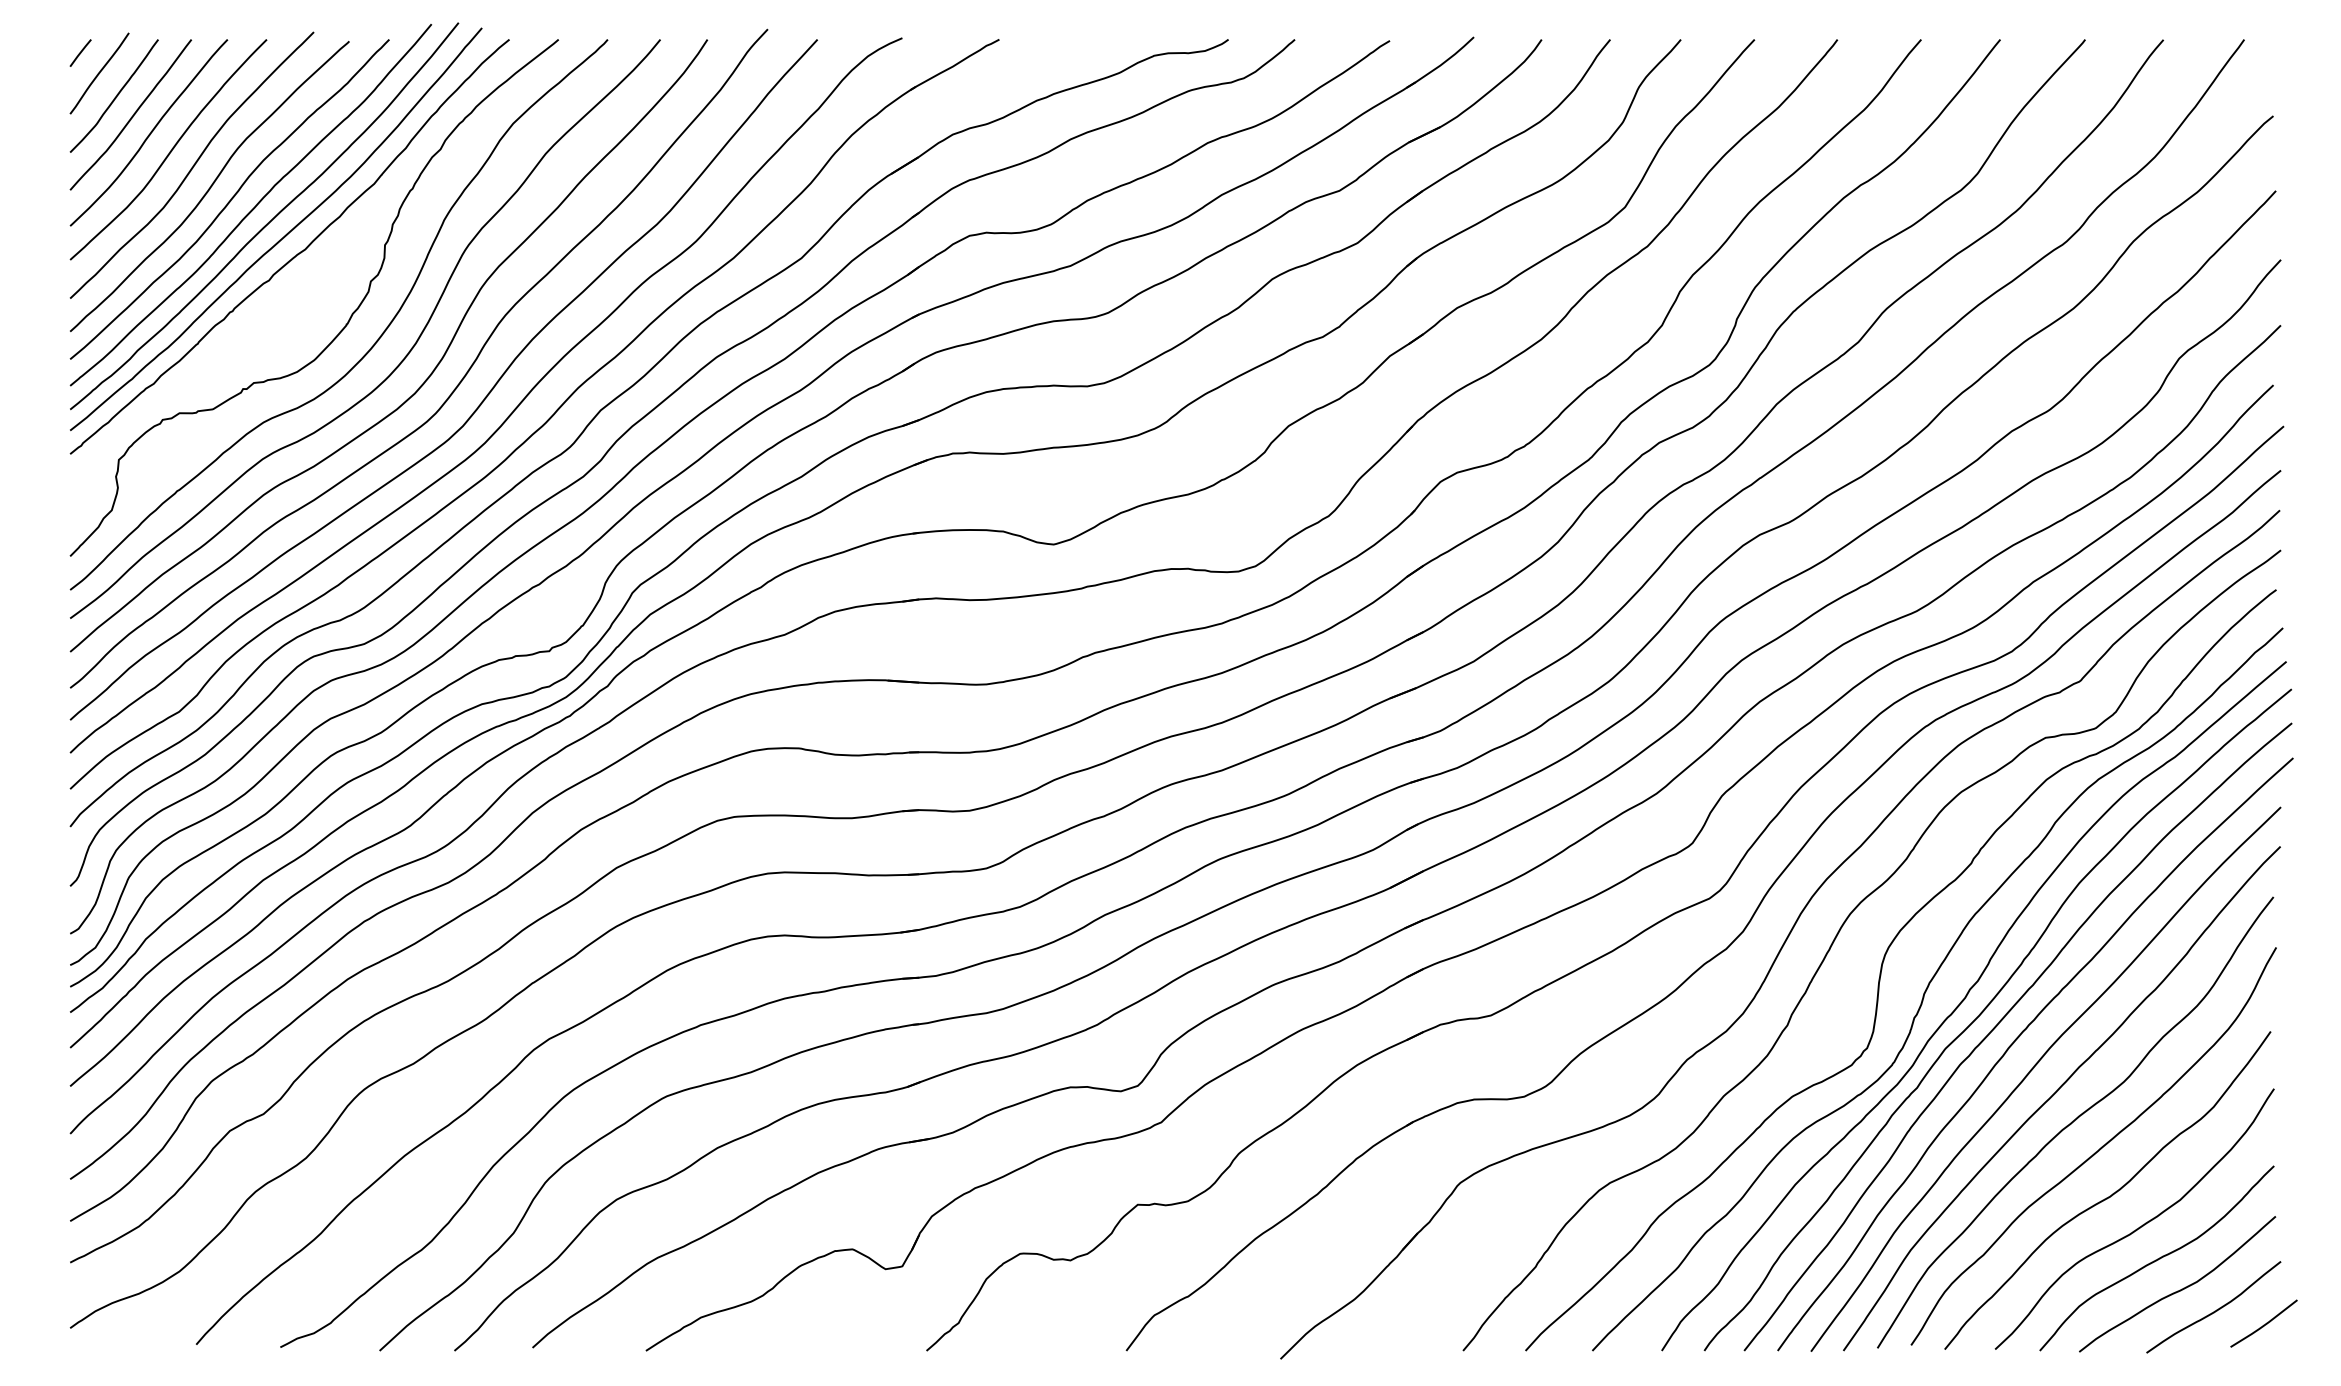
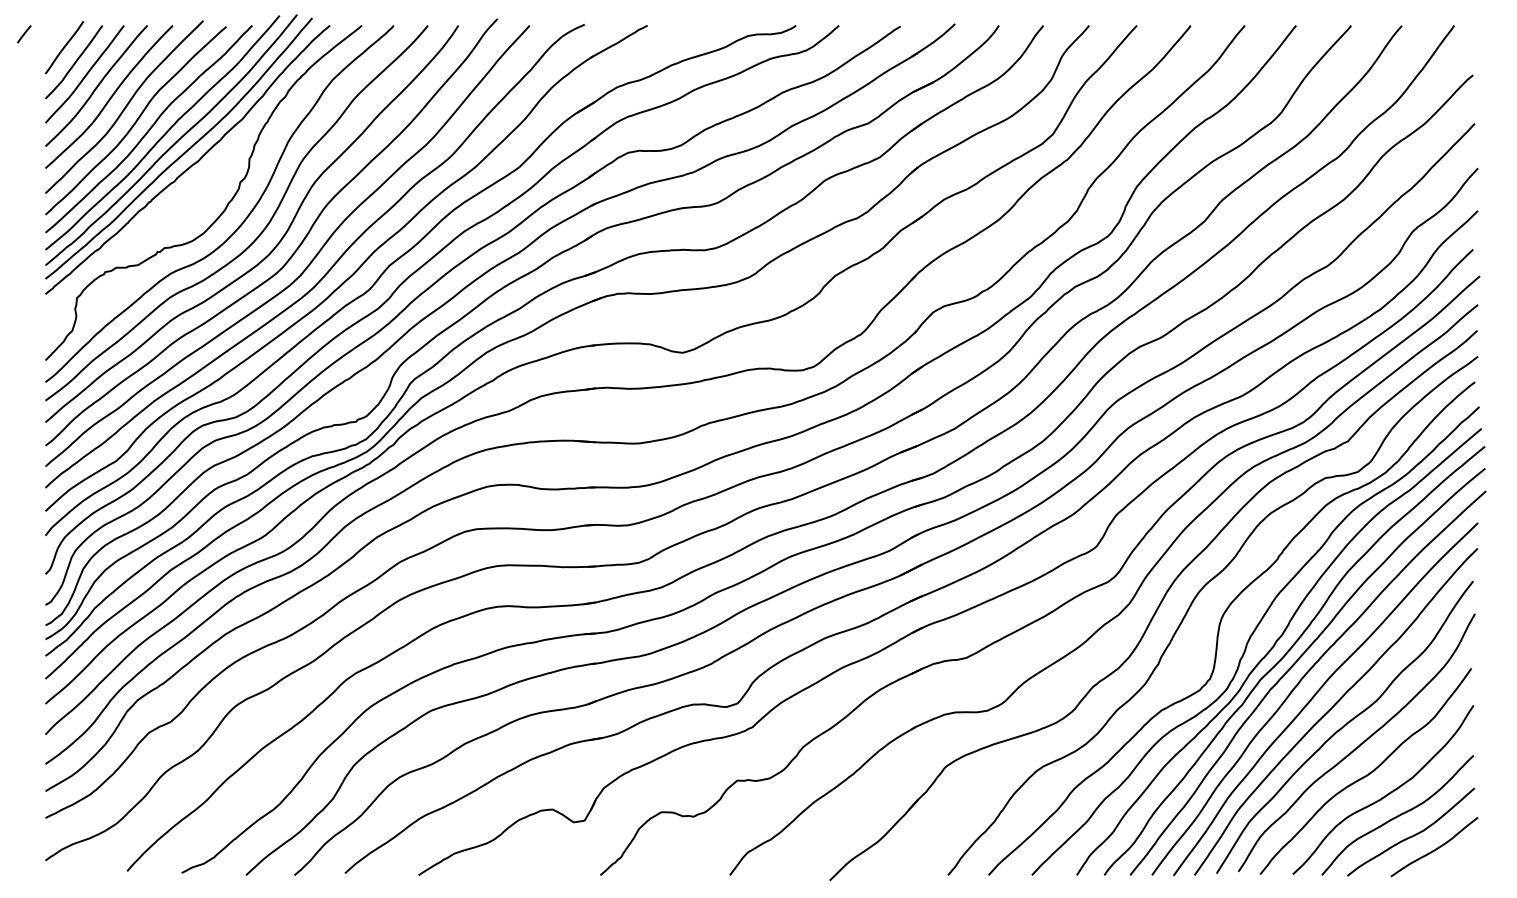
line: (81, 53) -> (24, 34), moved
line: (2264, 1323) -> (1467, 857), removed

